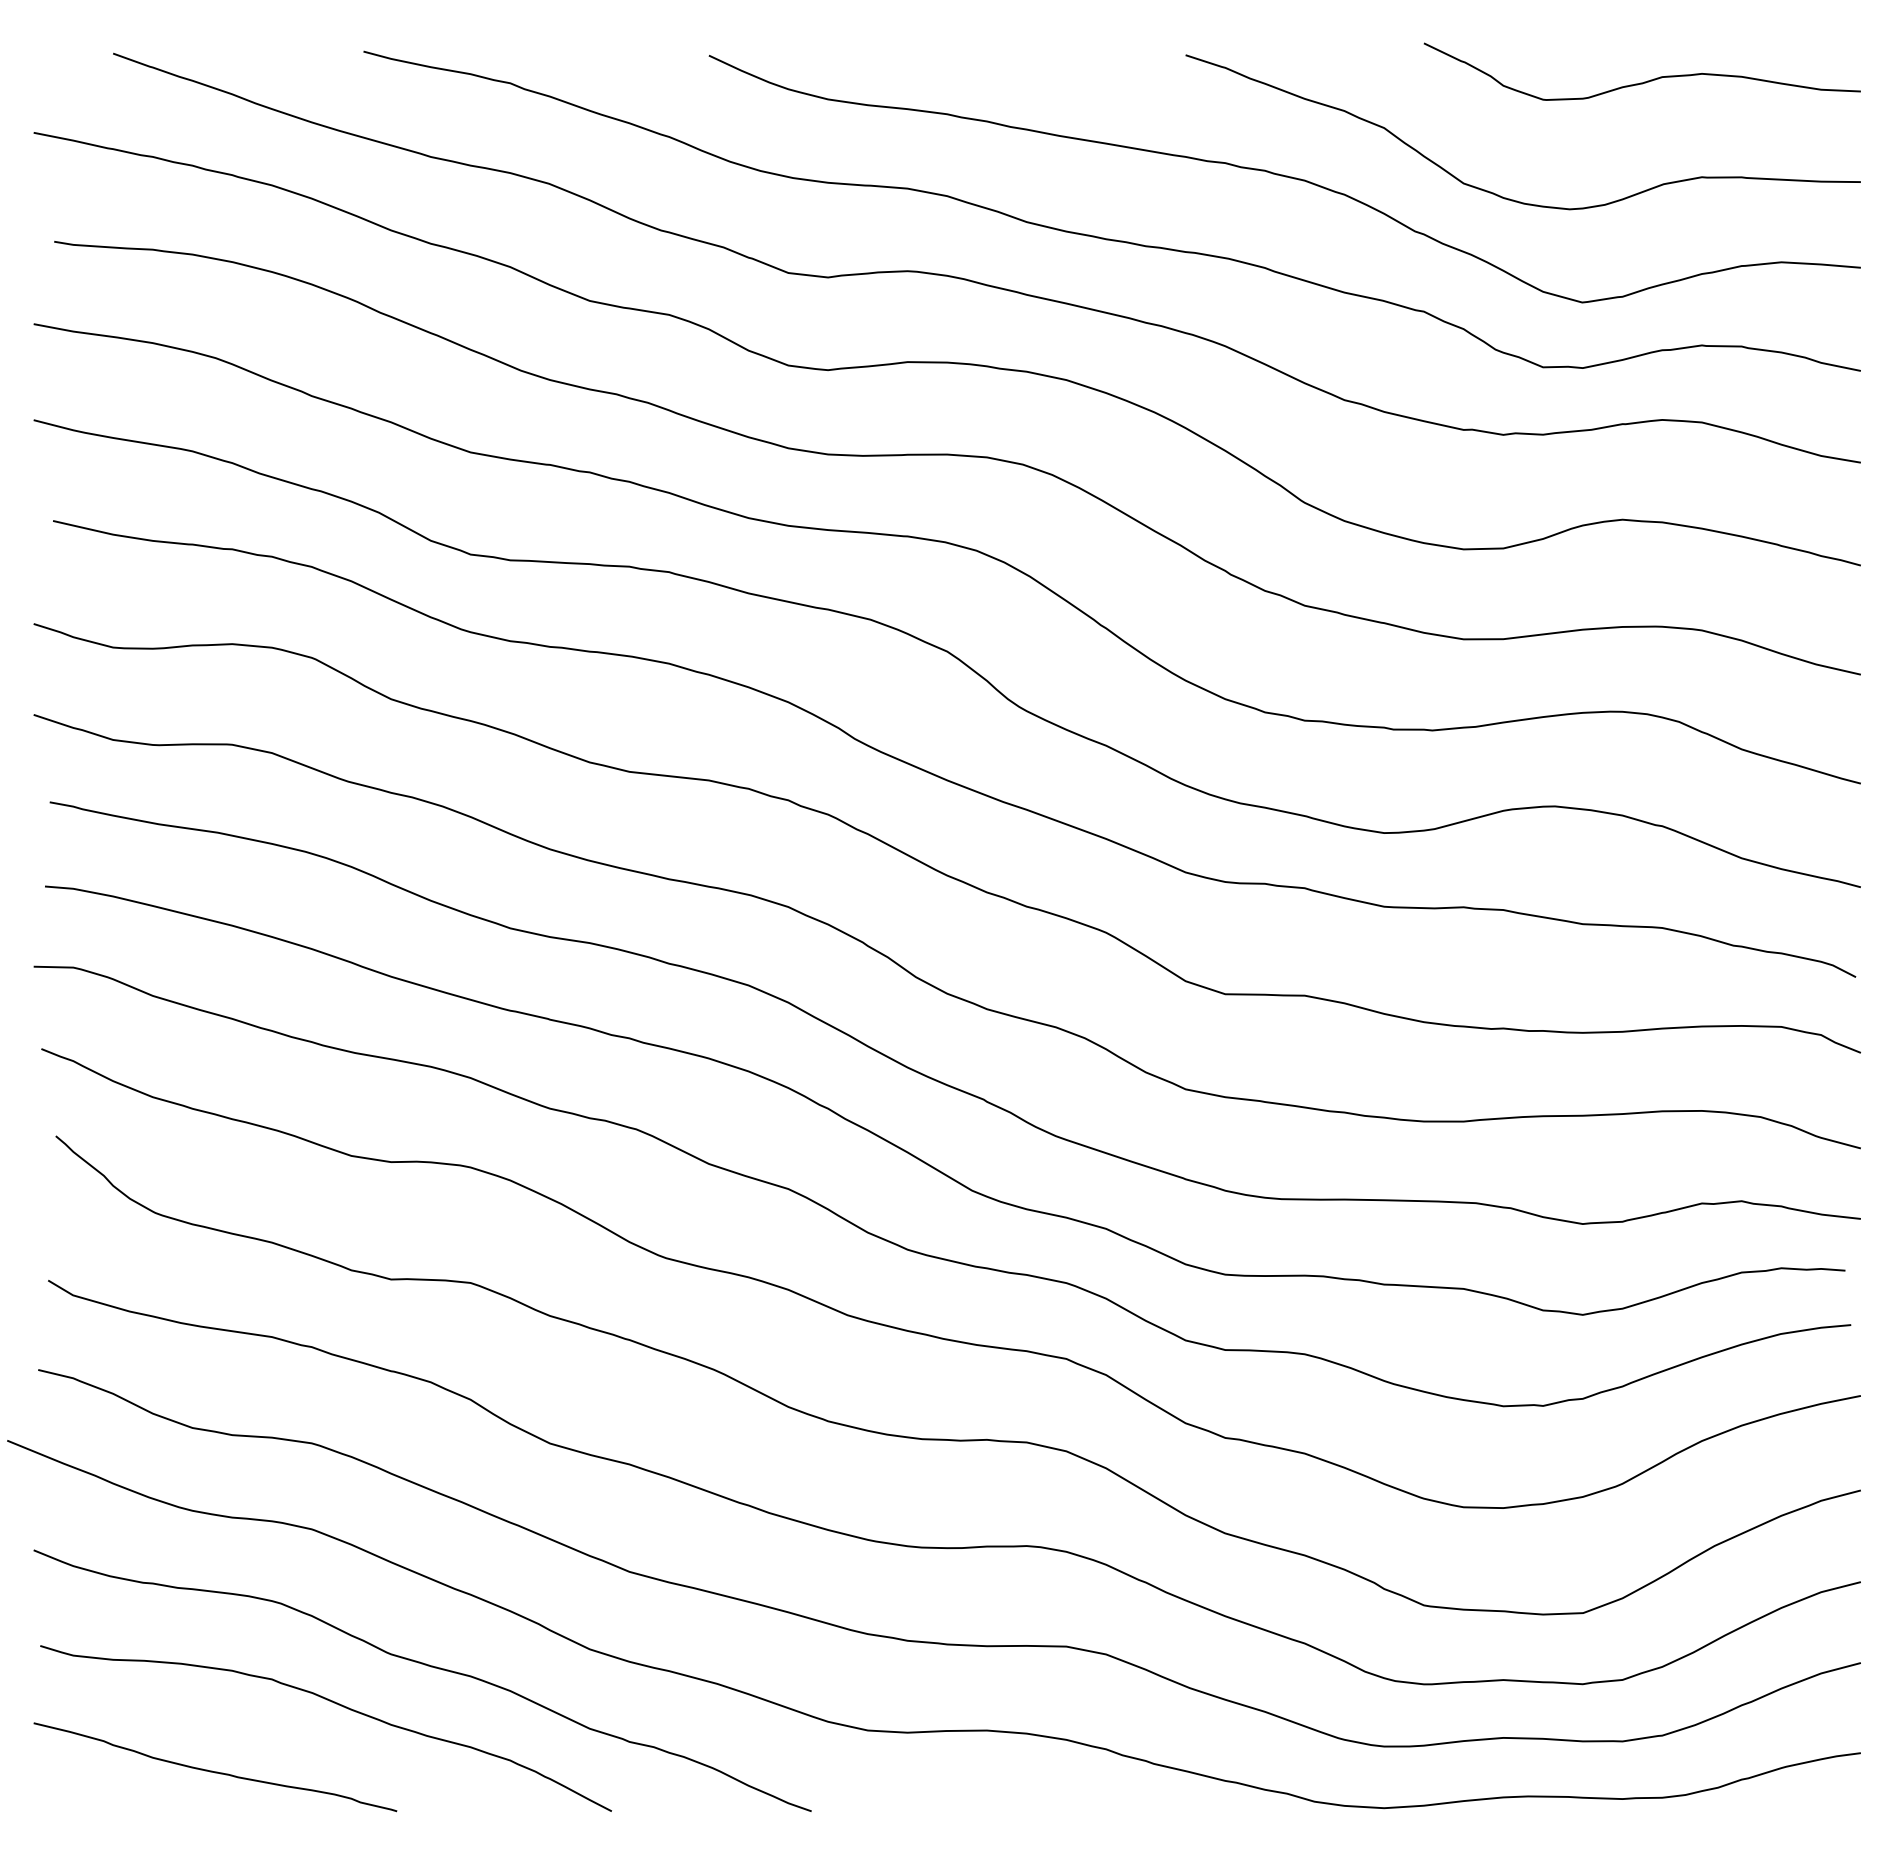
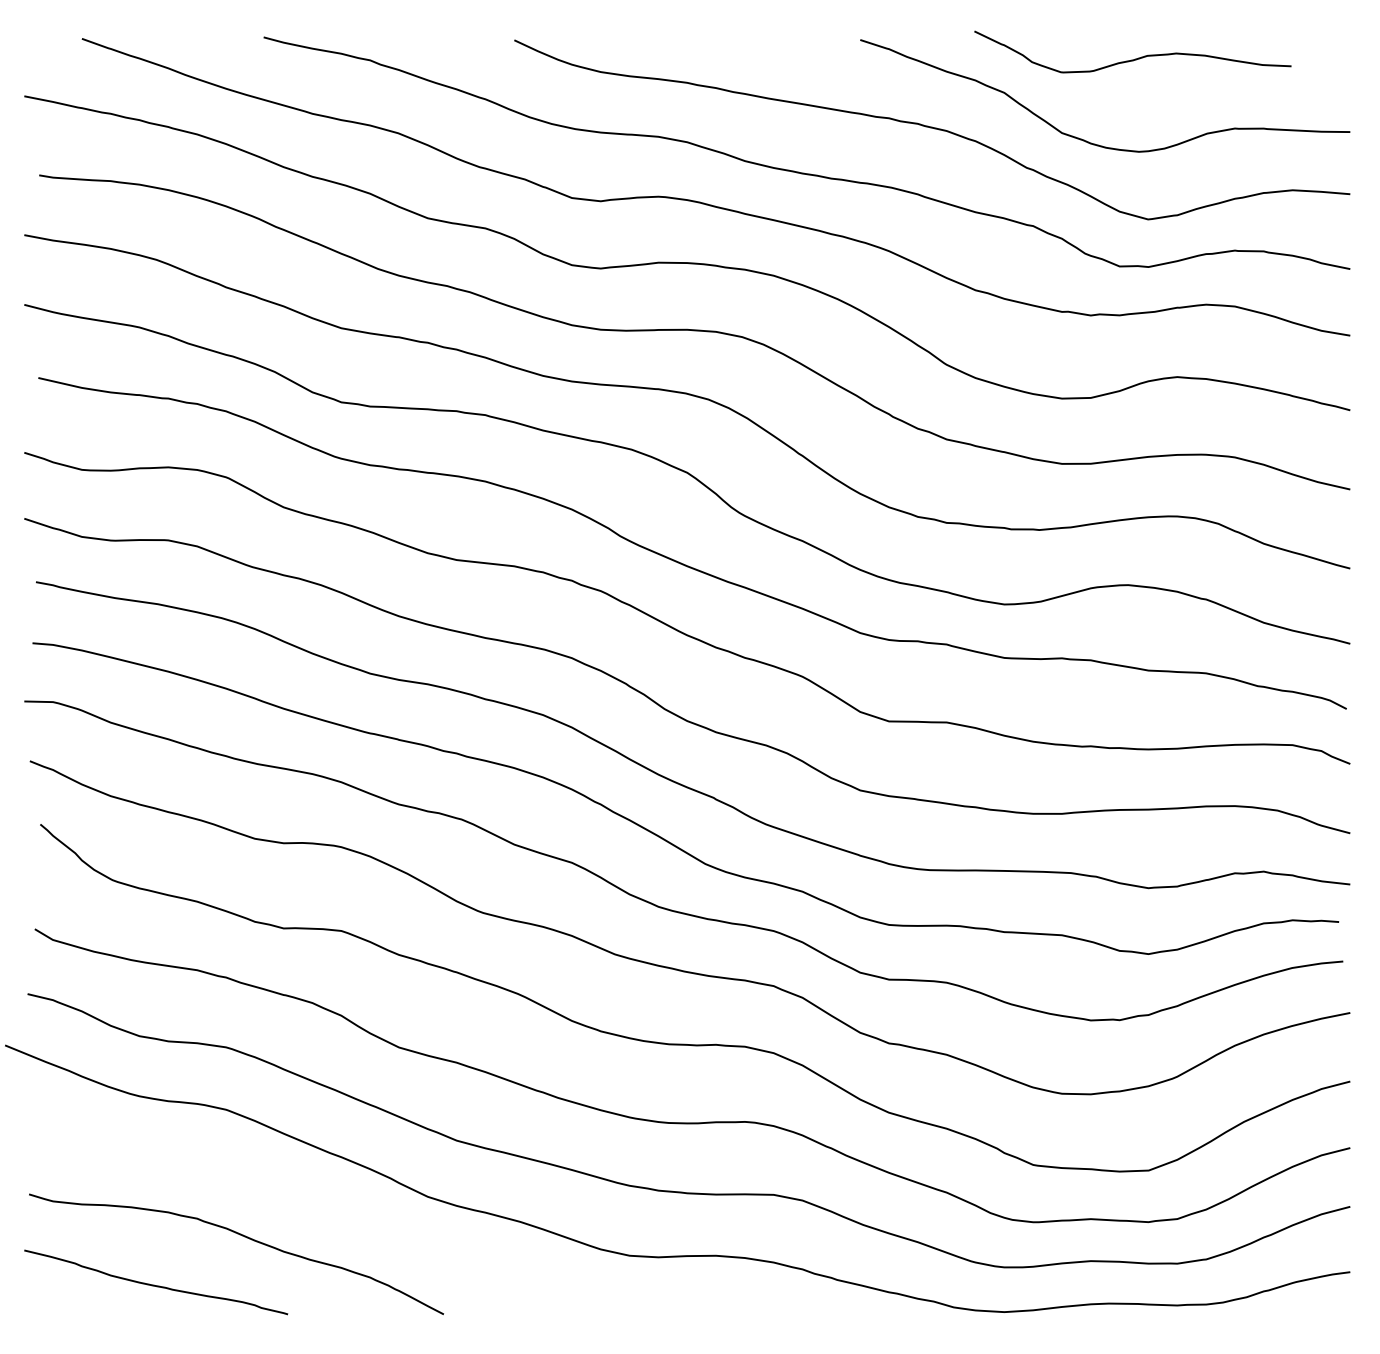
curve: (1644, 81) -> (1134, 59), moved
curve: (427, 1666) -> (310, 1209), removed

